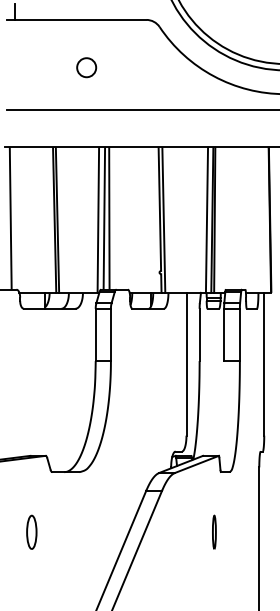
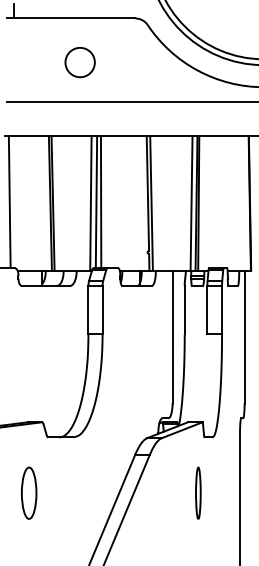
circle: (86, 67) -> (79, 62), size x1.67
part: (32, 531) -> (29, 492), size x1.67
part: (214, 531) -> (198, 492), size x1.67

